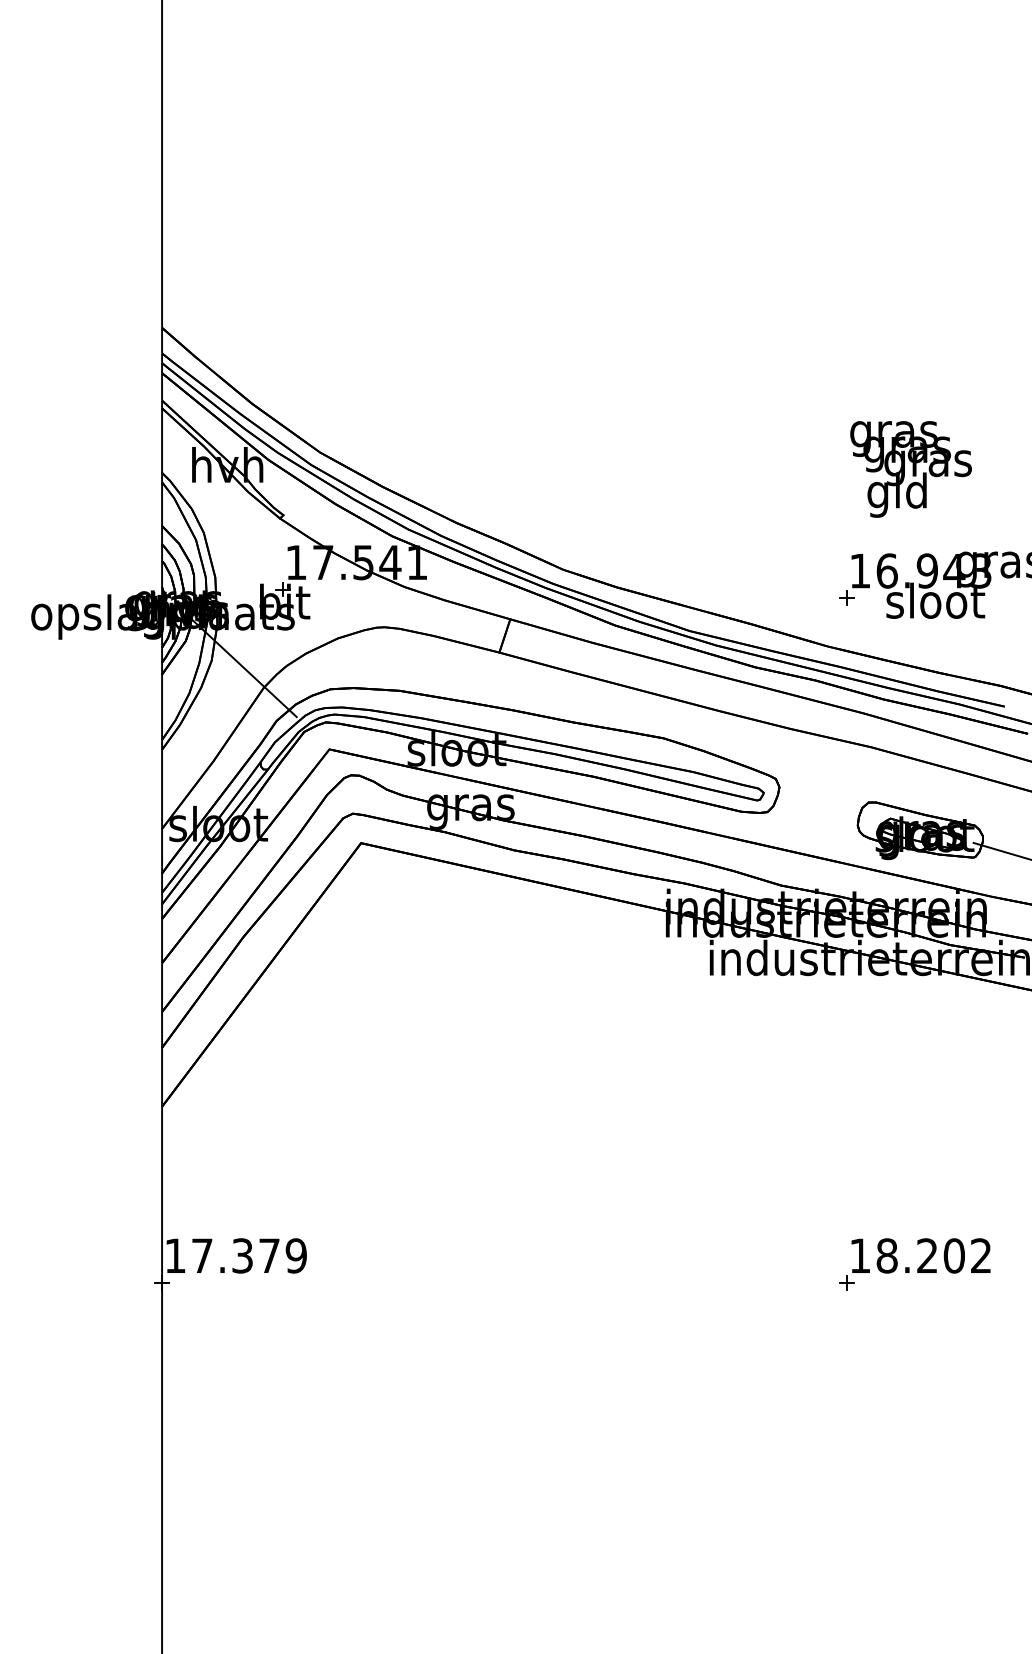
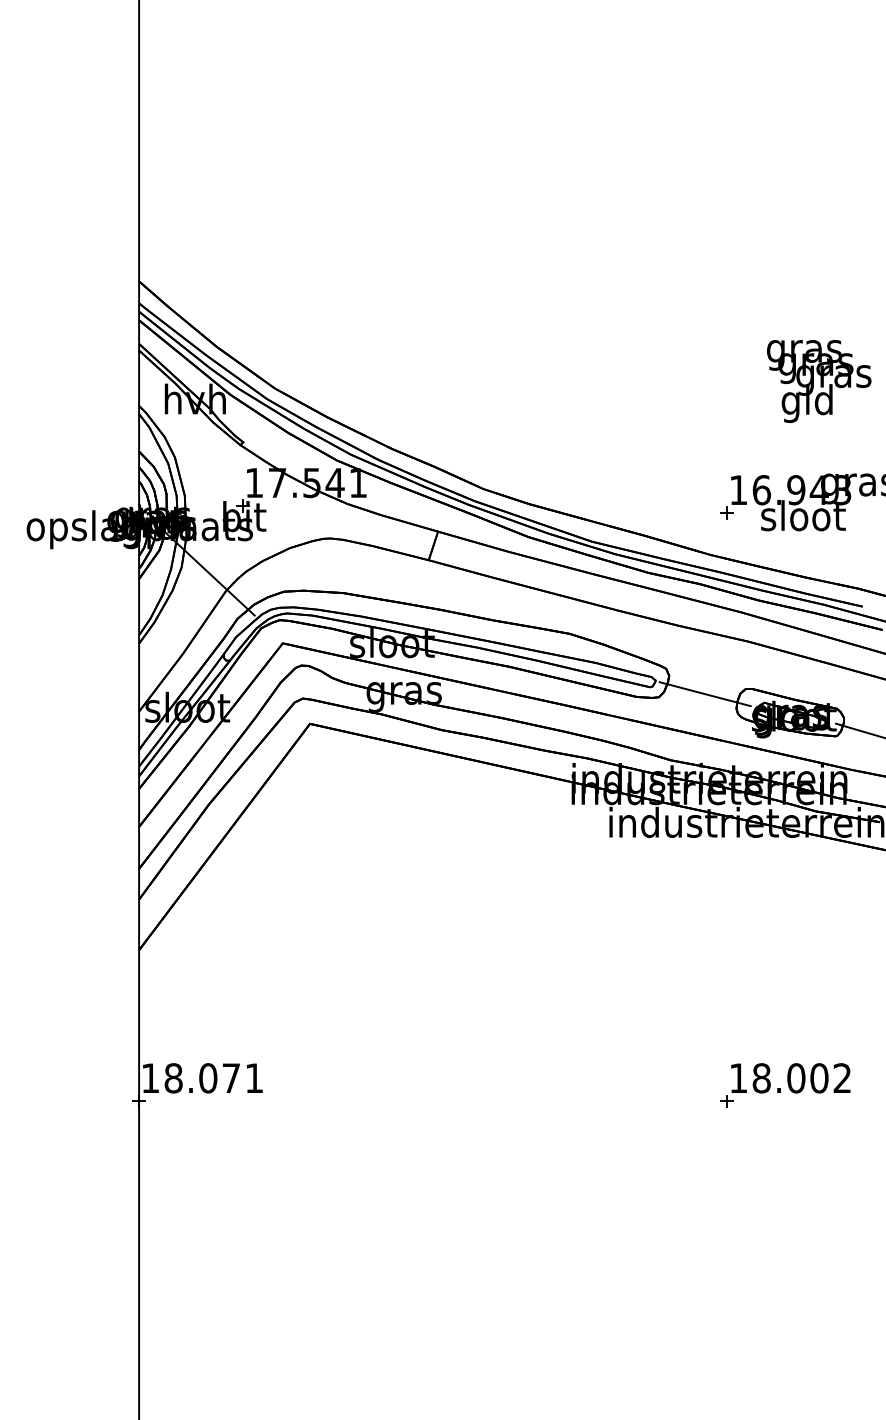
text: (910, 469) -> (818, 381), moved
line: (821, 808) -> (705, 694), added
text: (248, 1255) -> (213, 1077), 17.379 -> 18.071
text: (927, 1255) -> (796, 1077), 18.202 -> 18.002

